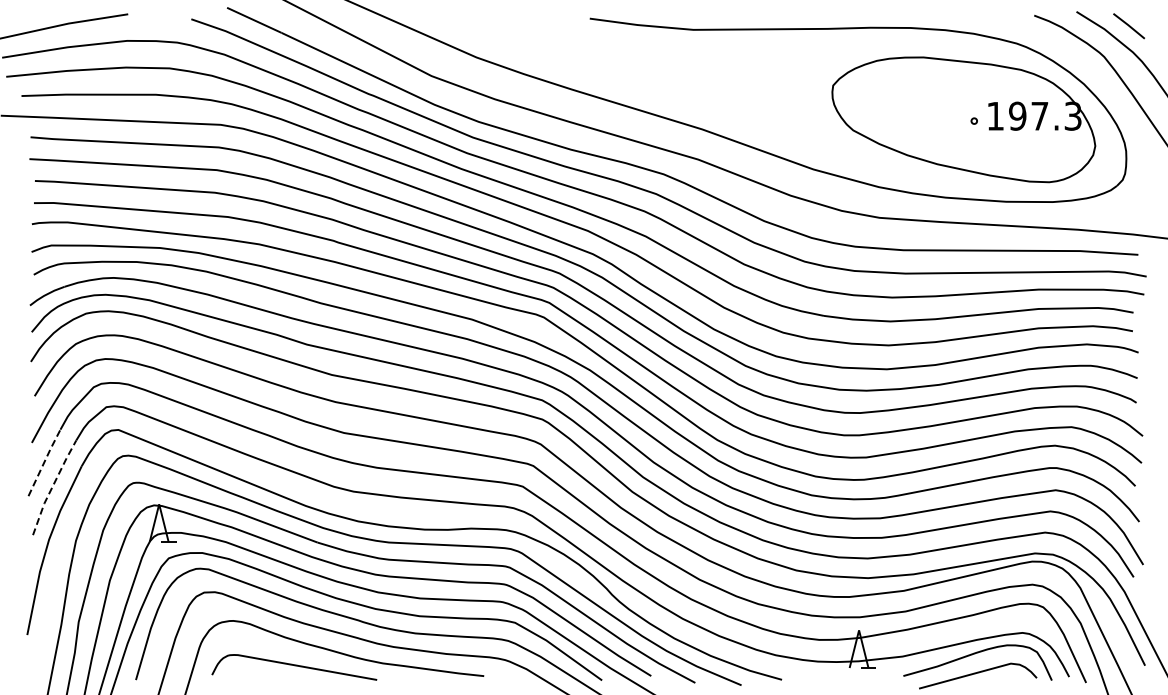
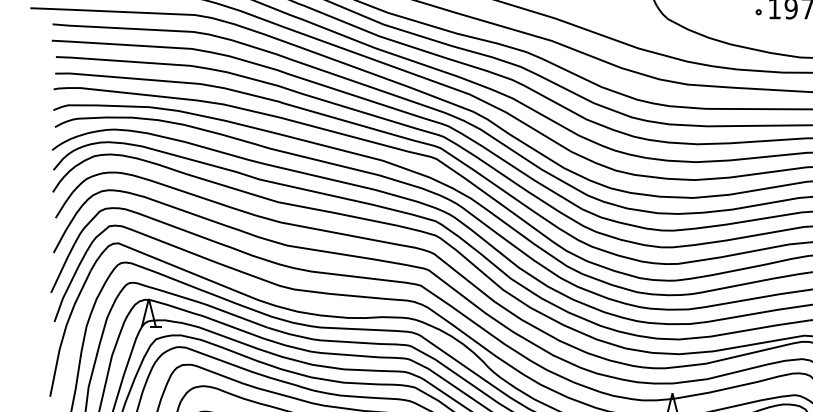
line: (44, 462) -> (63, 267), dashed -> solid
line: (52, 486) -> (69, 285), dashed -> solid

